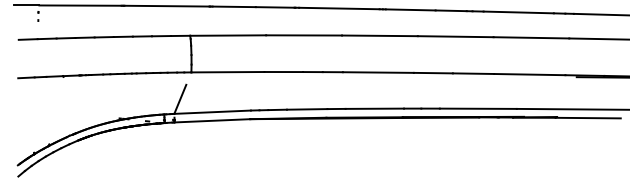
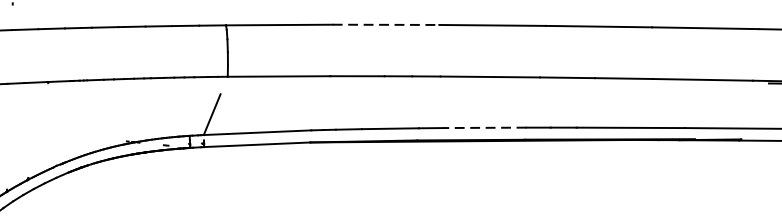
line: (304, 35) -> (386, 24), solid -> dashed
line: (374, 108) -> (484, 127), solid -> dashed

